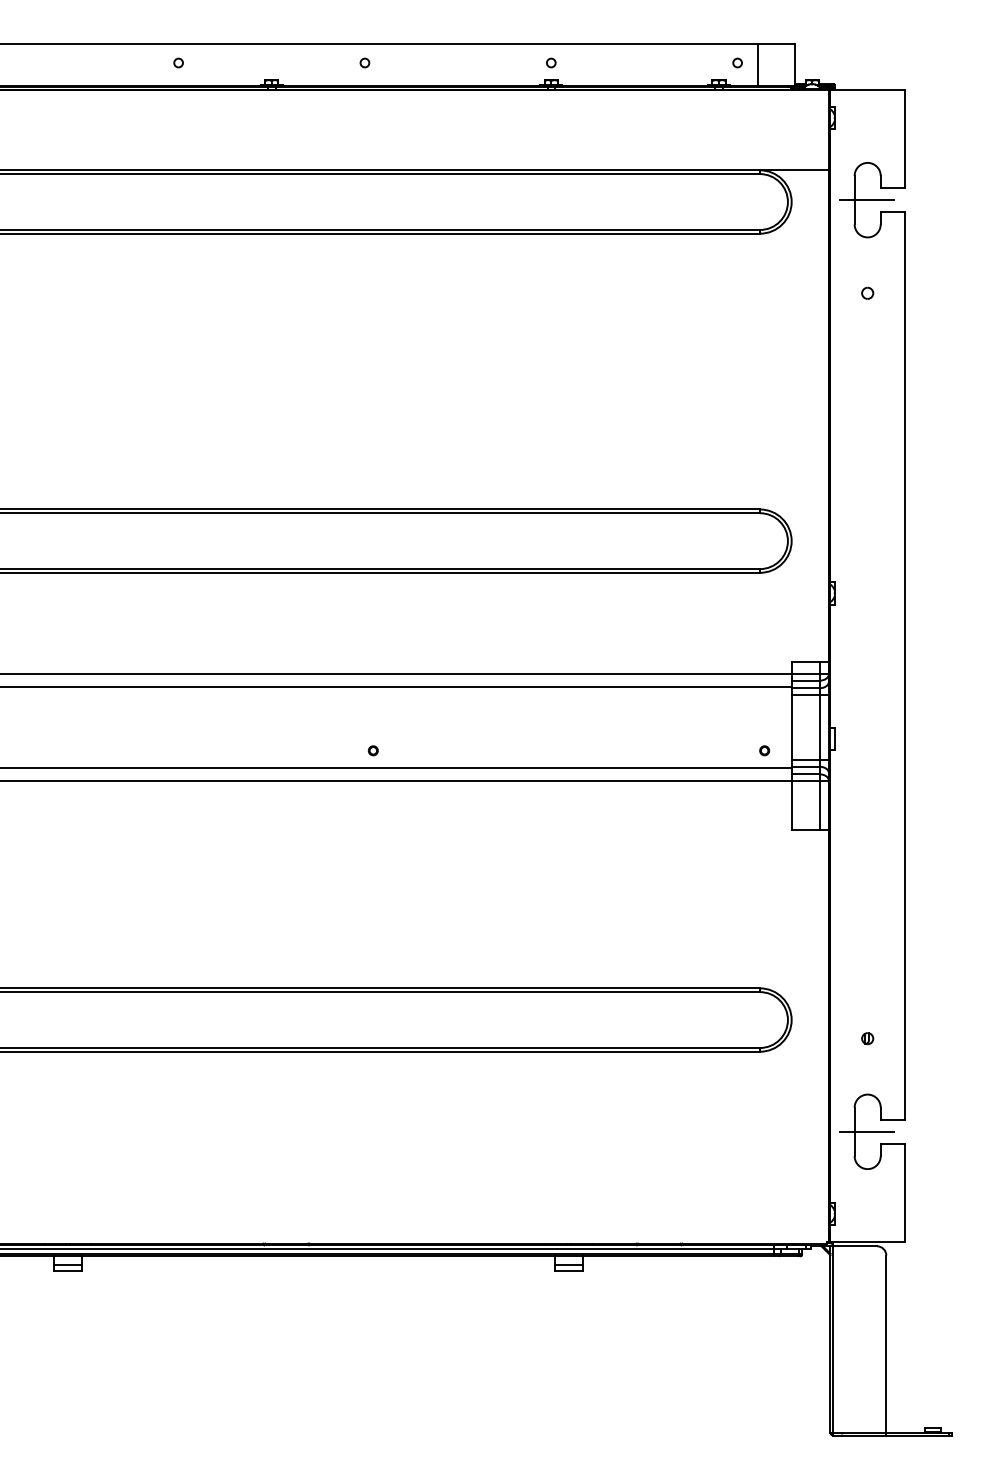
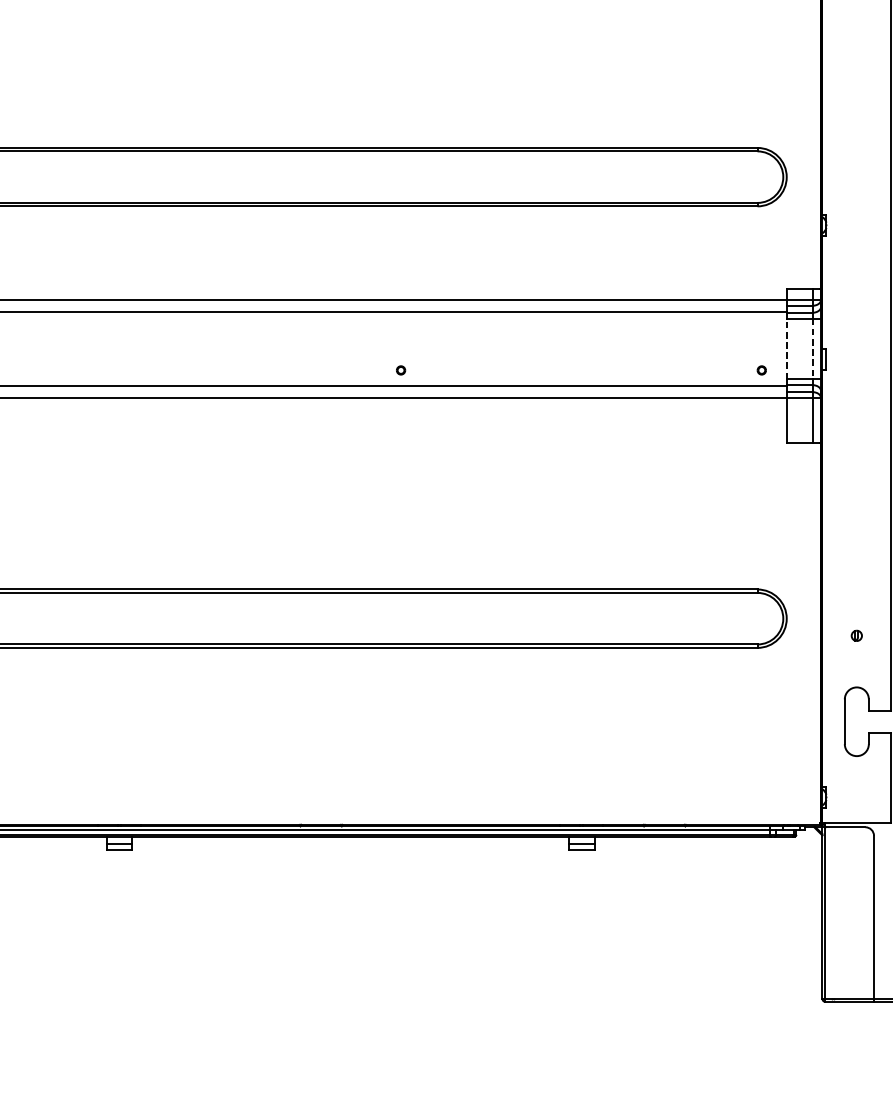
line: (791, 727) -> (786, 348), solid -> dashed
line: (819, 727) -> (812, 348), solid -> dashed
line: (866, 1131) -> (855, 721), removed

